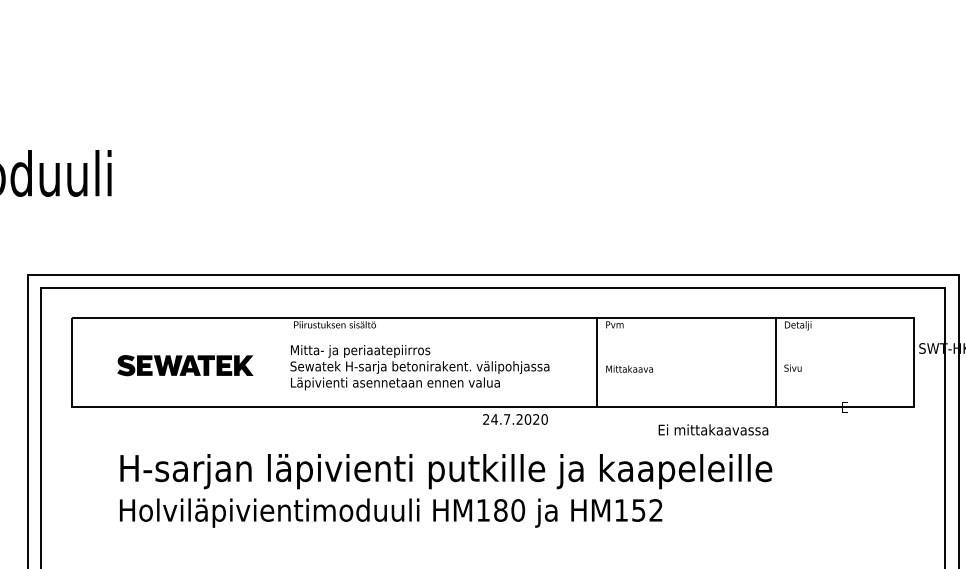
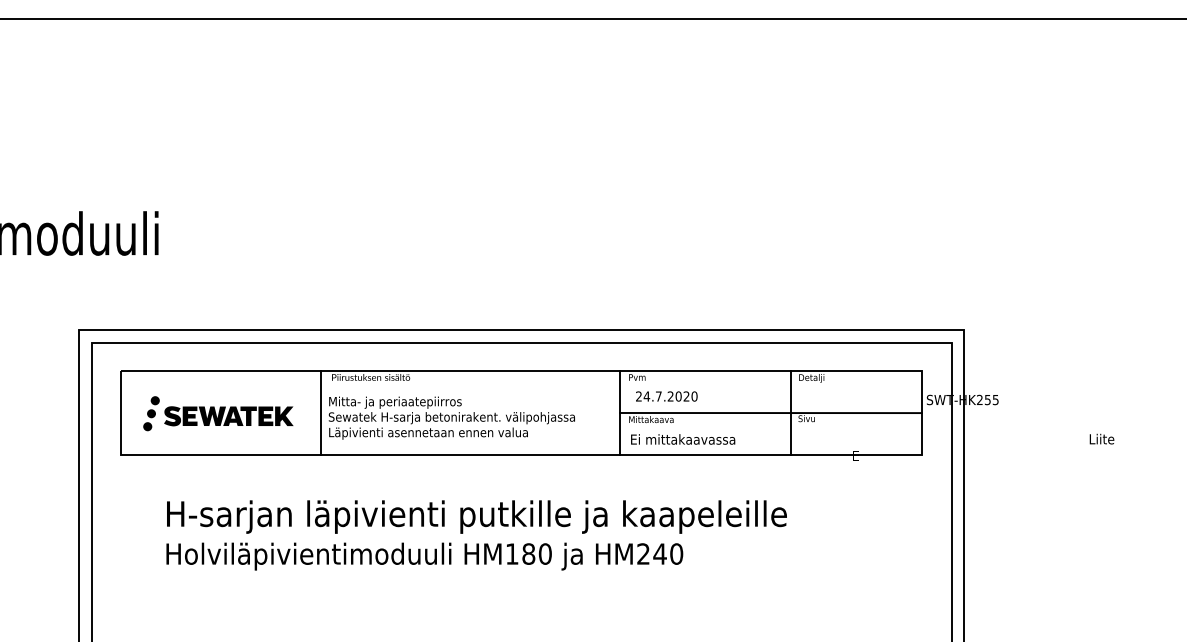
line: (282, 361) -> (321, 412), added
line: (754, 361) -> (770, 412), added
part: (104, 362) -> (151, 413), added
text: (515, 419) -> (666, 396), moved
text: (713, 429) -> (683, 439), moved
text: (639, 509) -> (660, 553), HM152 -> HM240

